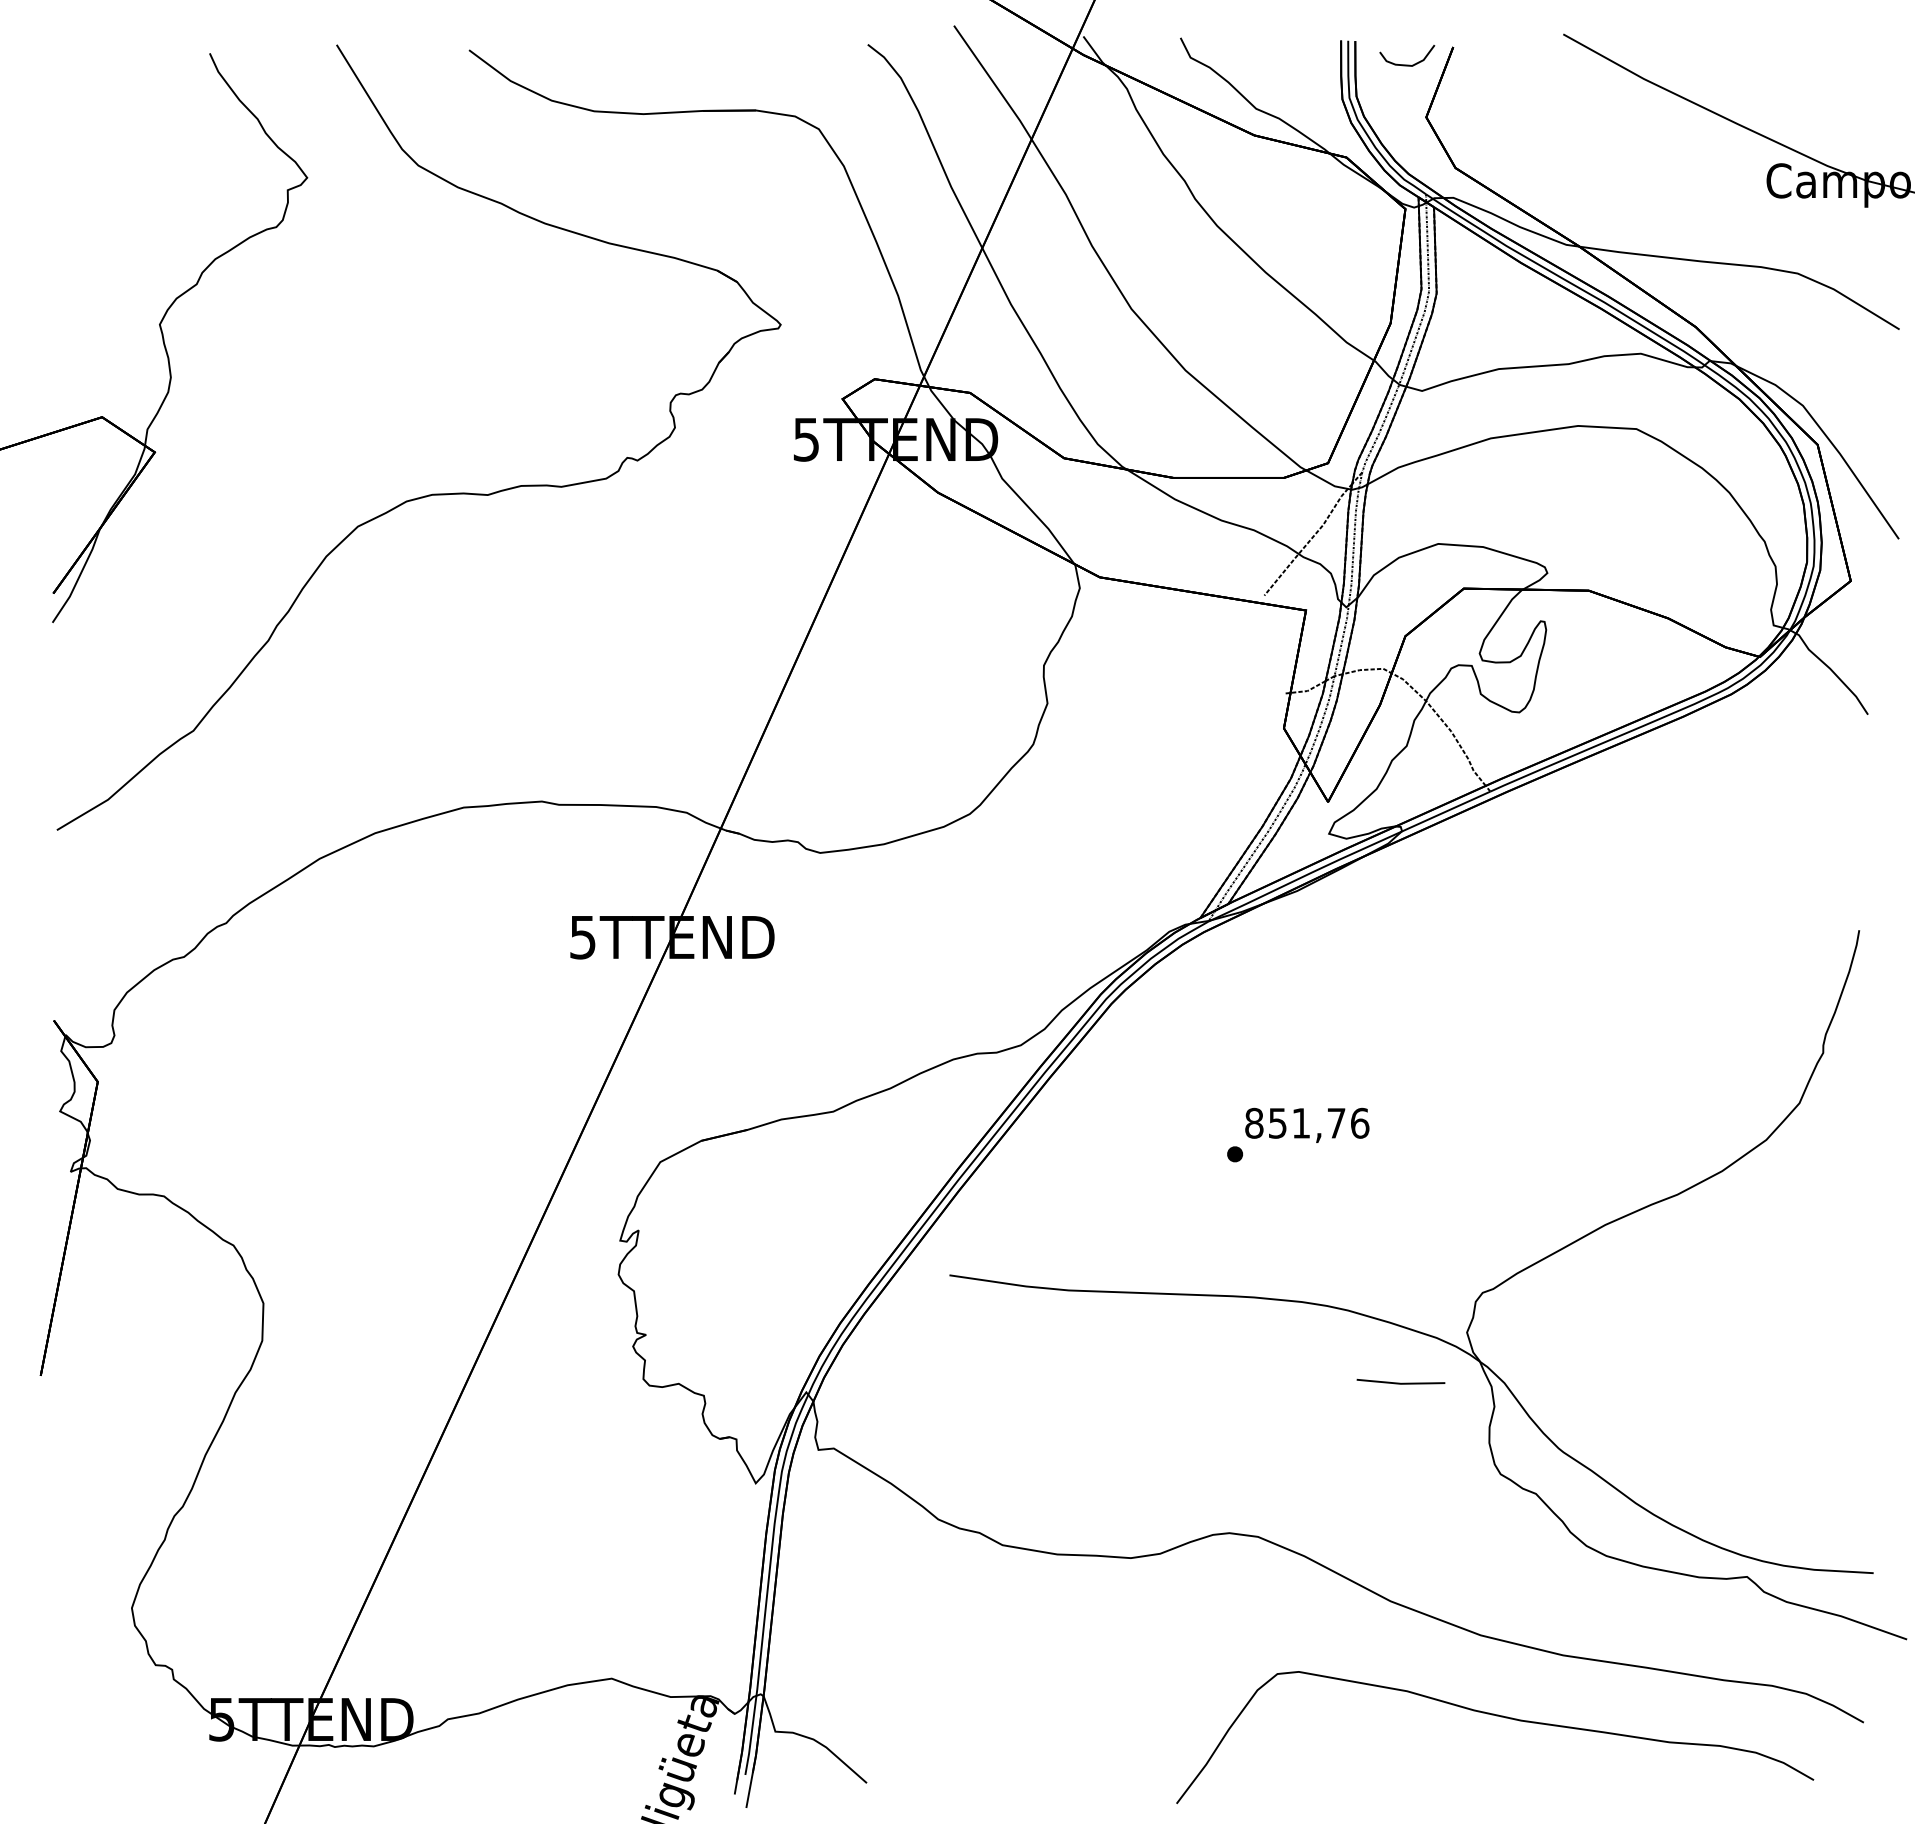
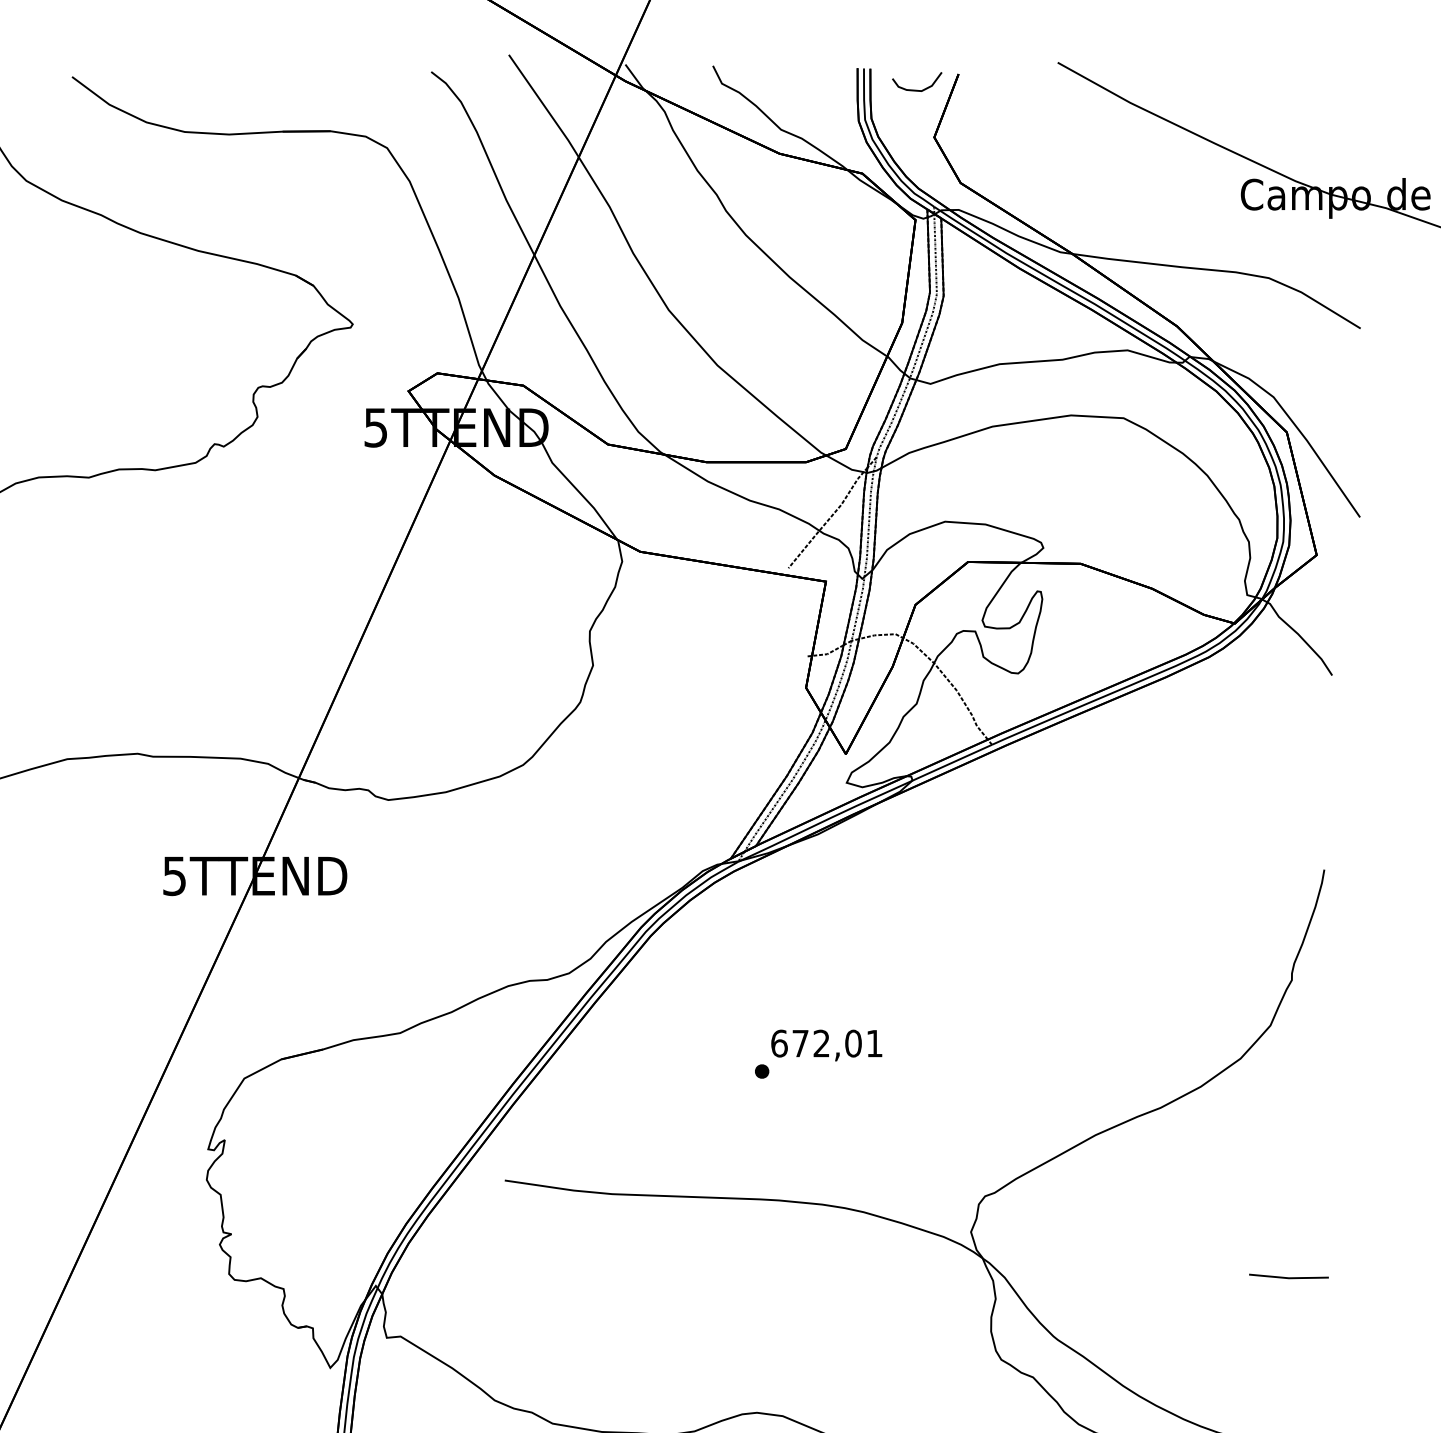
text: (1307, 1122) -> (827, 1042), 851,76 -> 672,01
curve: (1400, 1382) -> (1288, 1277), moved

